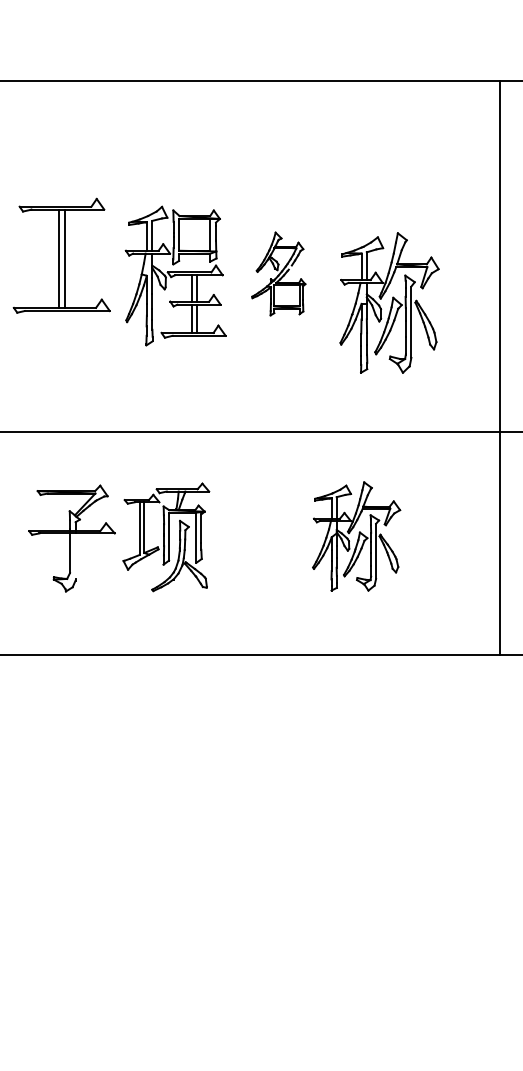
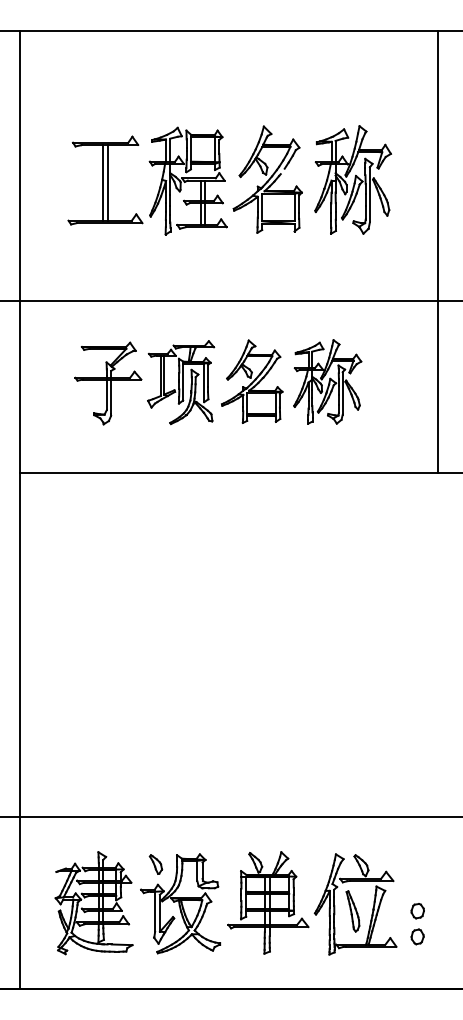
part: (61, 255) -> (105, 180), moved
part: (278, 273) -> (267, 179), size x1.67
part: (388, 302) -> (352, 179), moved
part: (259, 535) -> (252, 381), added
line: (76, 555) -> (111, 396), added

